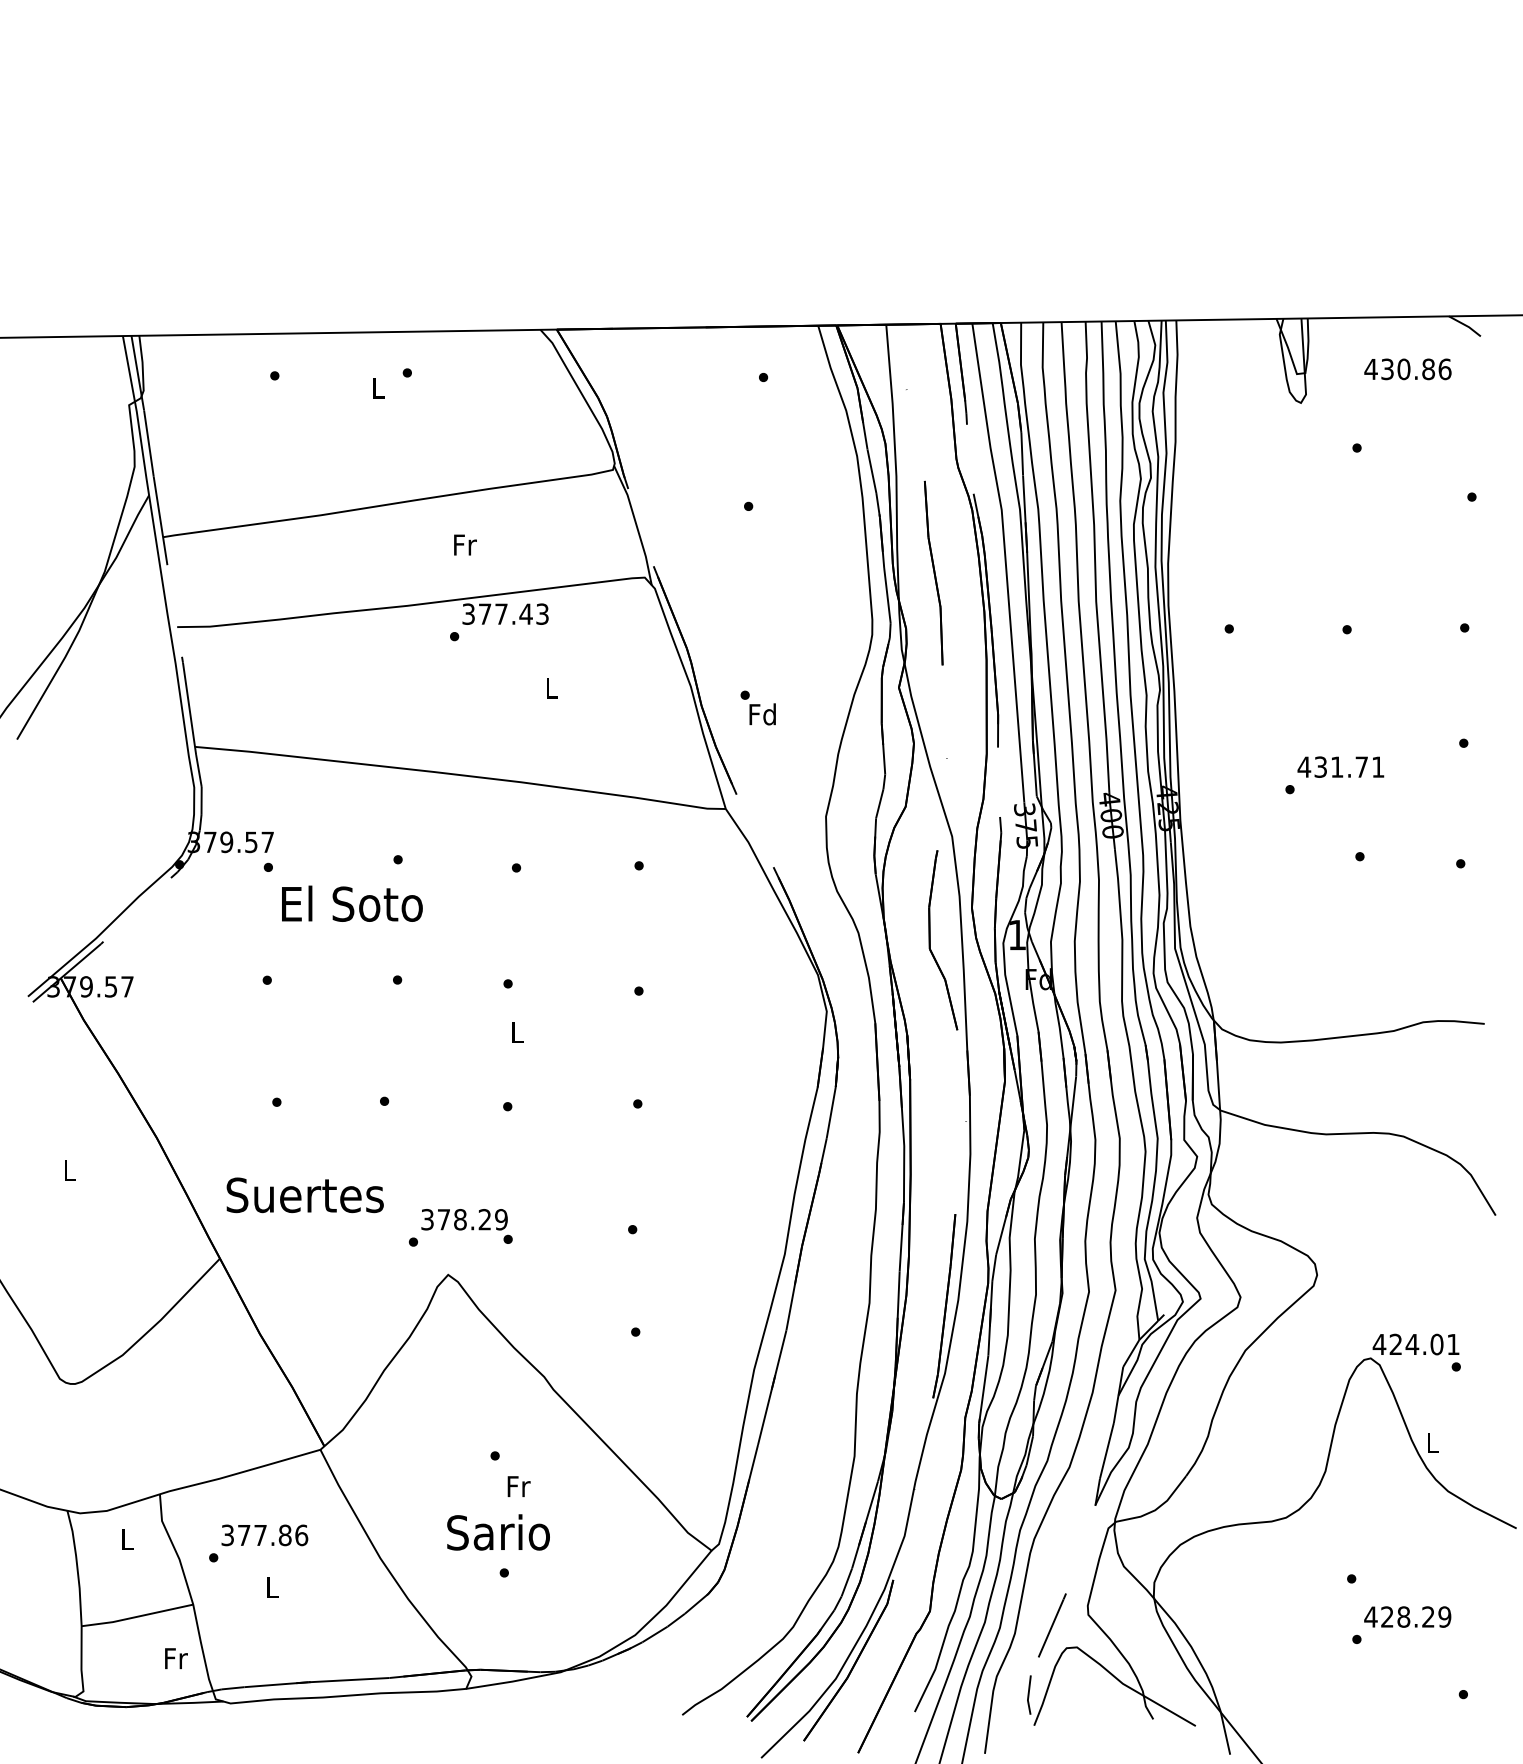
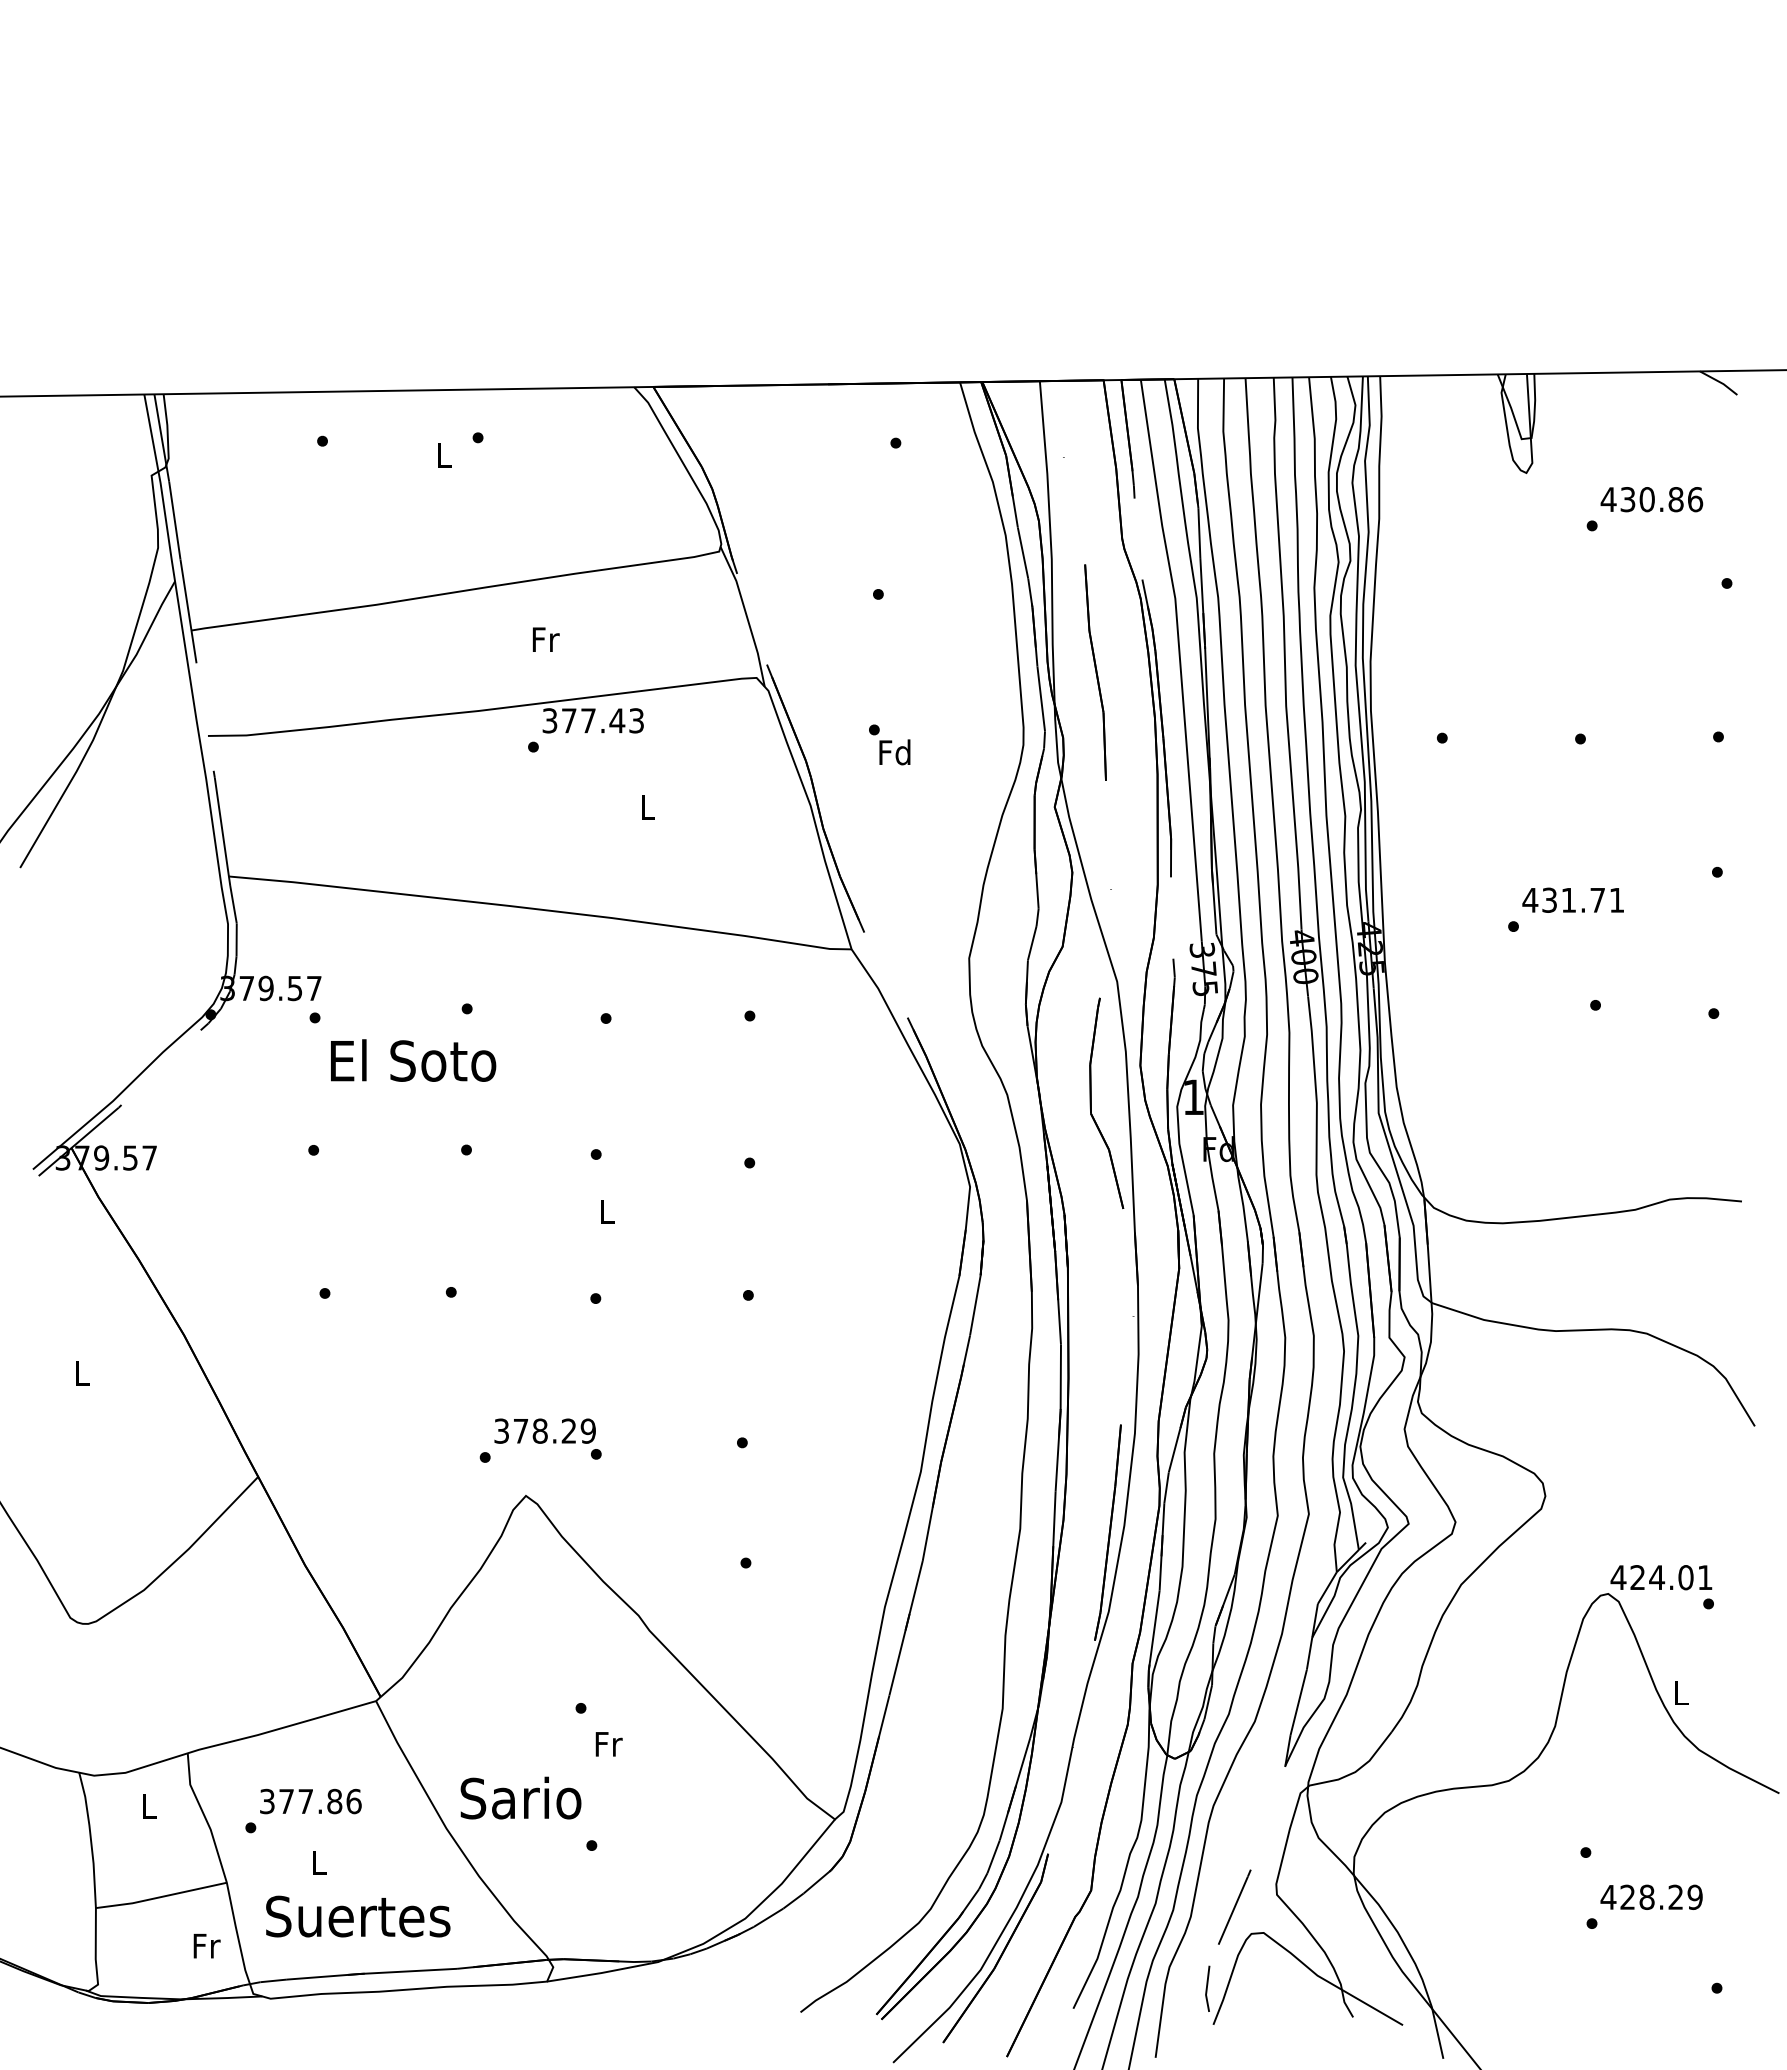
text: (1407, 369) -> (1651, 499), moved
text: (758, 707) -> (889, 744), moved
text: (305, 1195) -> (358, 1916), moved
text: (498, 1531) -> (520, 1797), moved

